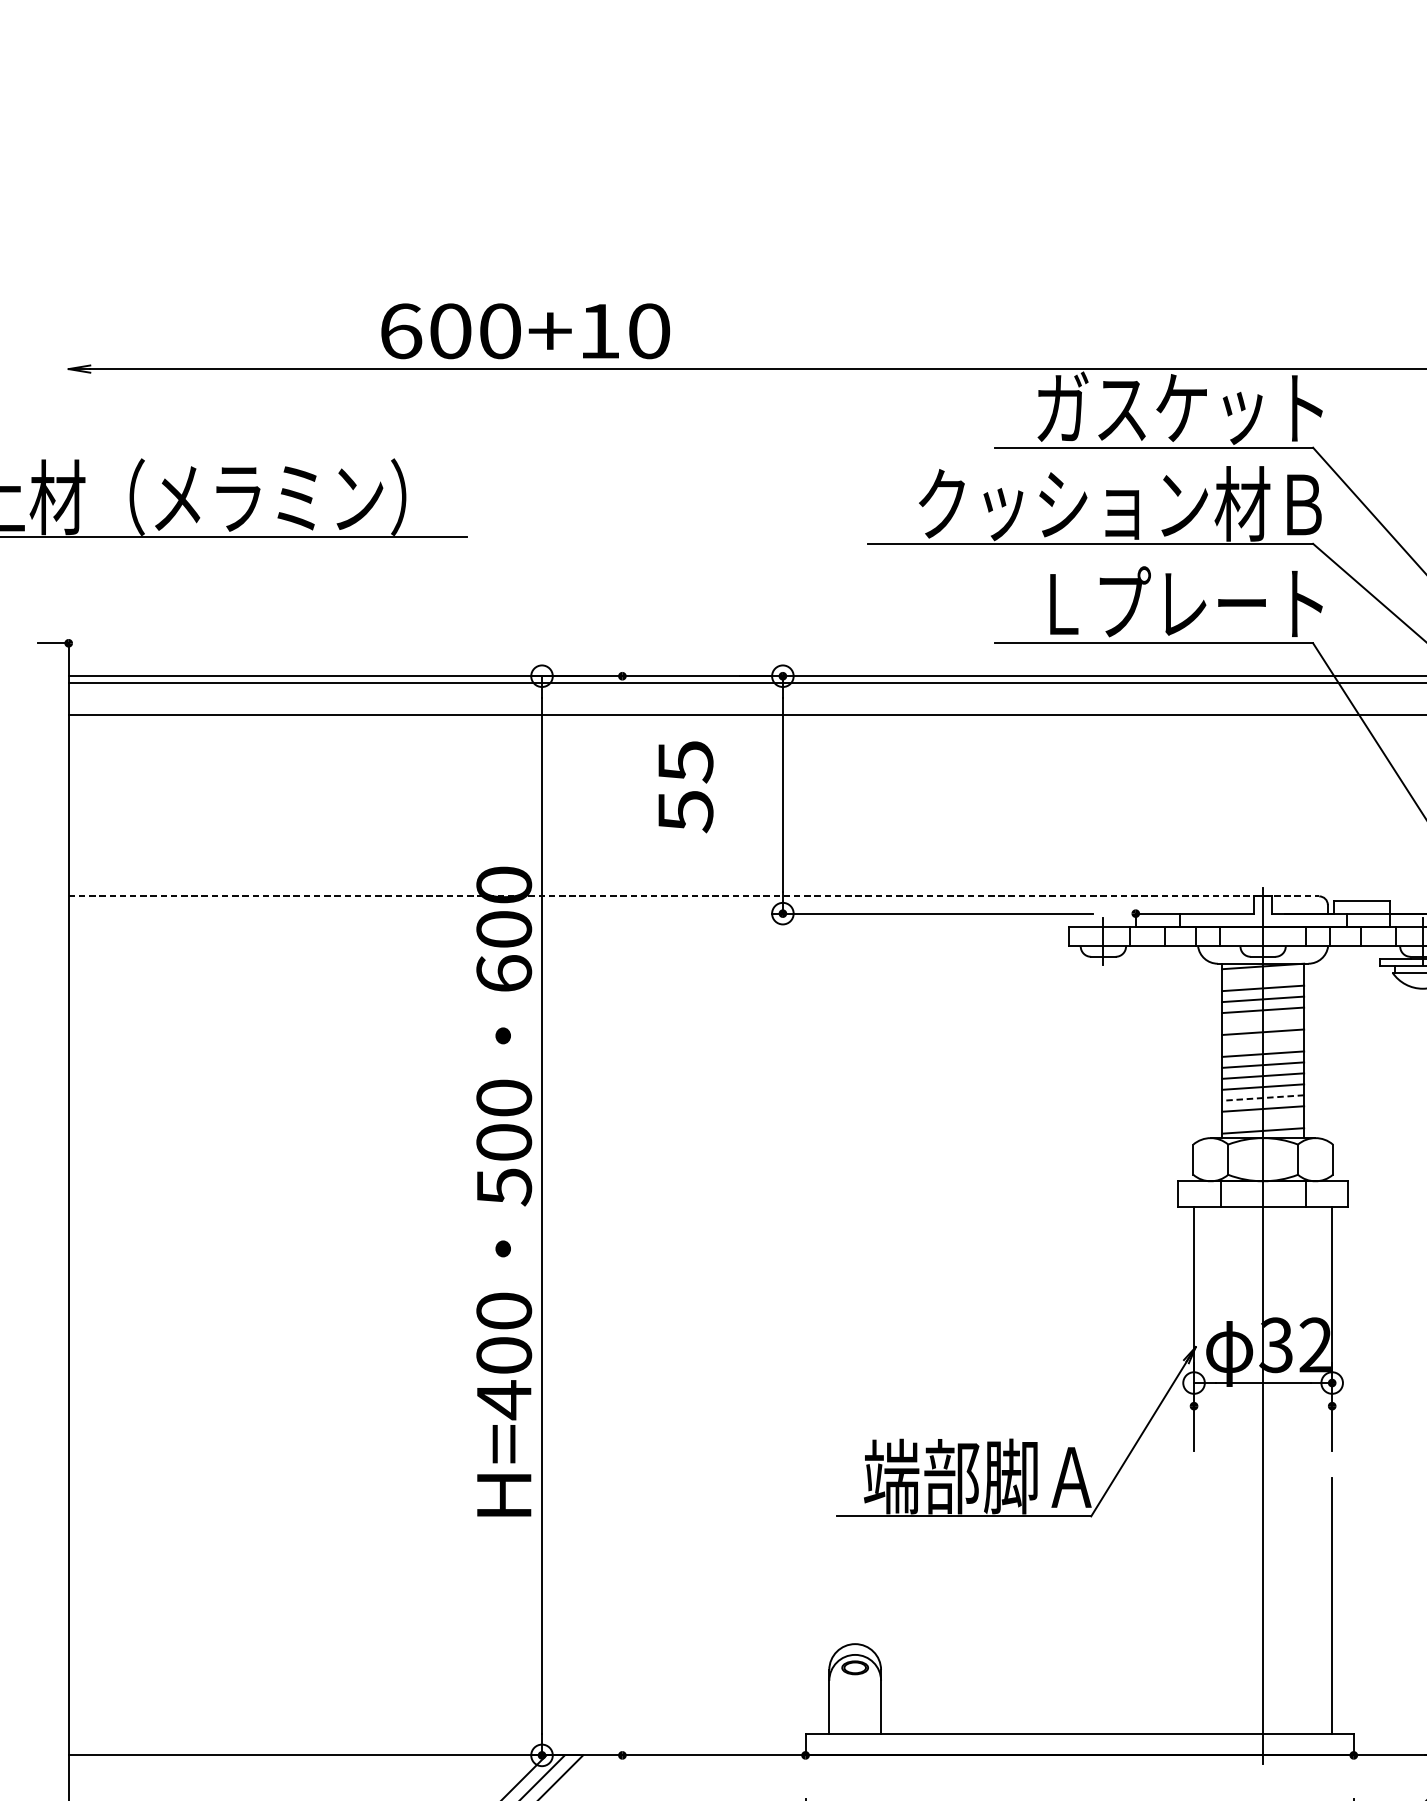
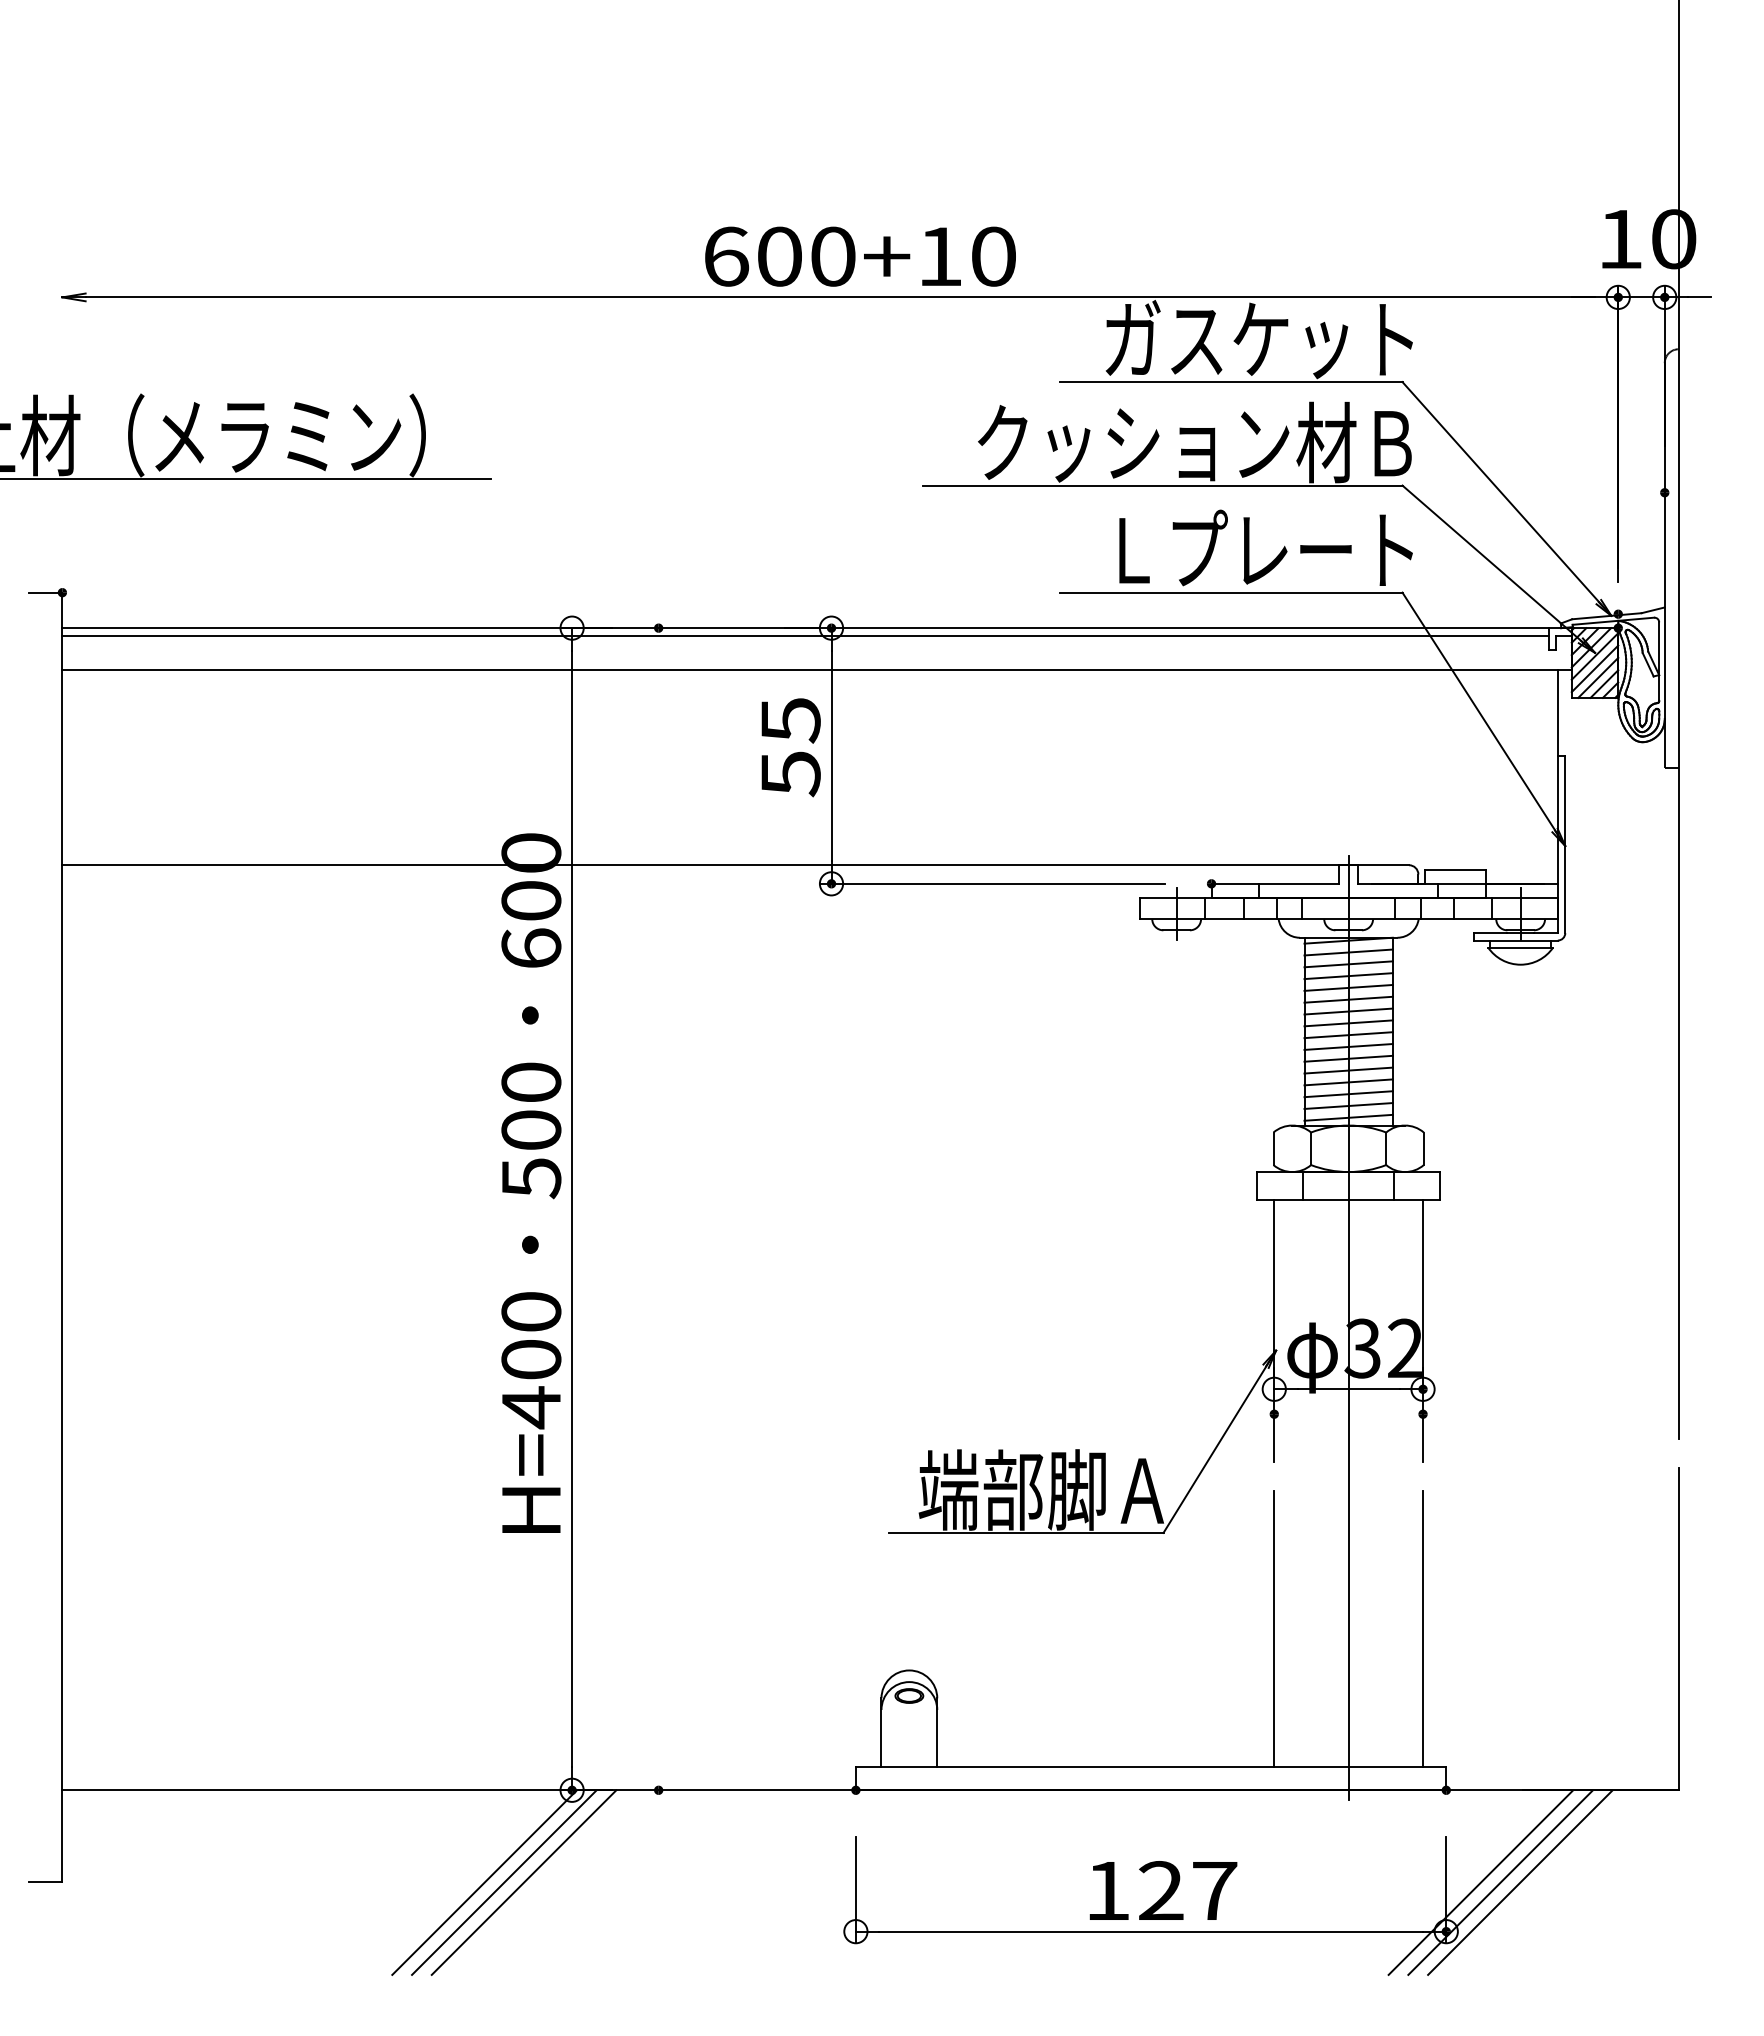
text: (525, 331) -> (860, 256), moved
text: (685, 787) -> (790, 747), moved
line: (694, 896) -> (736, 865), dashed -> solid
line: (1262, 977) -> (1348, 952), added
line: (1262, 1021) -> (1348, 999), added
line: (1262, 1043) -> (1348, 1023), added
line: (1262, 1098) -> (1348, 1082), dashed -> solid
line: (1262, 1119) -> (1348, 1105), added
line: (1194, 1606) -> (1274, 1629), added

